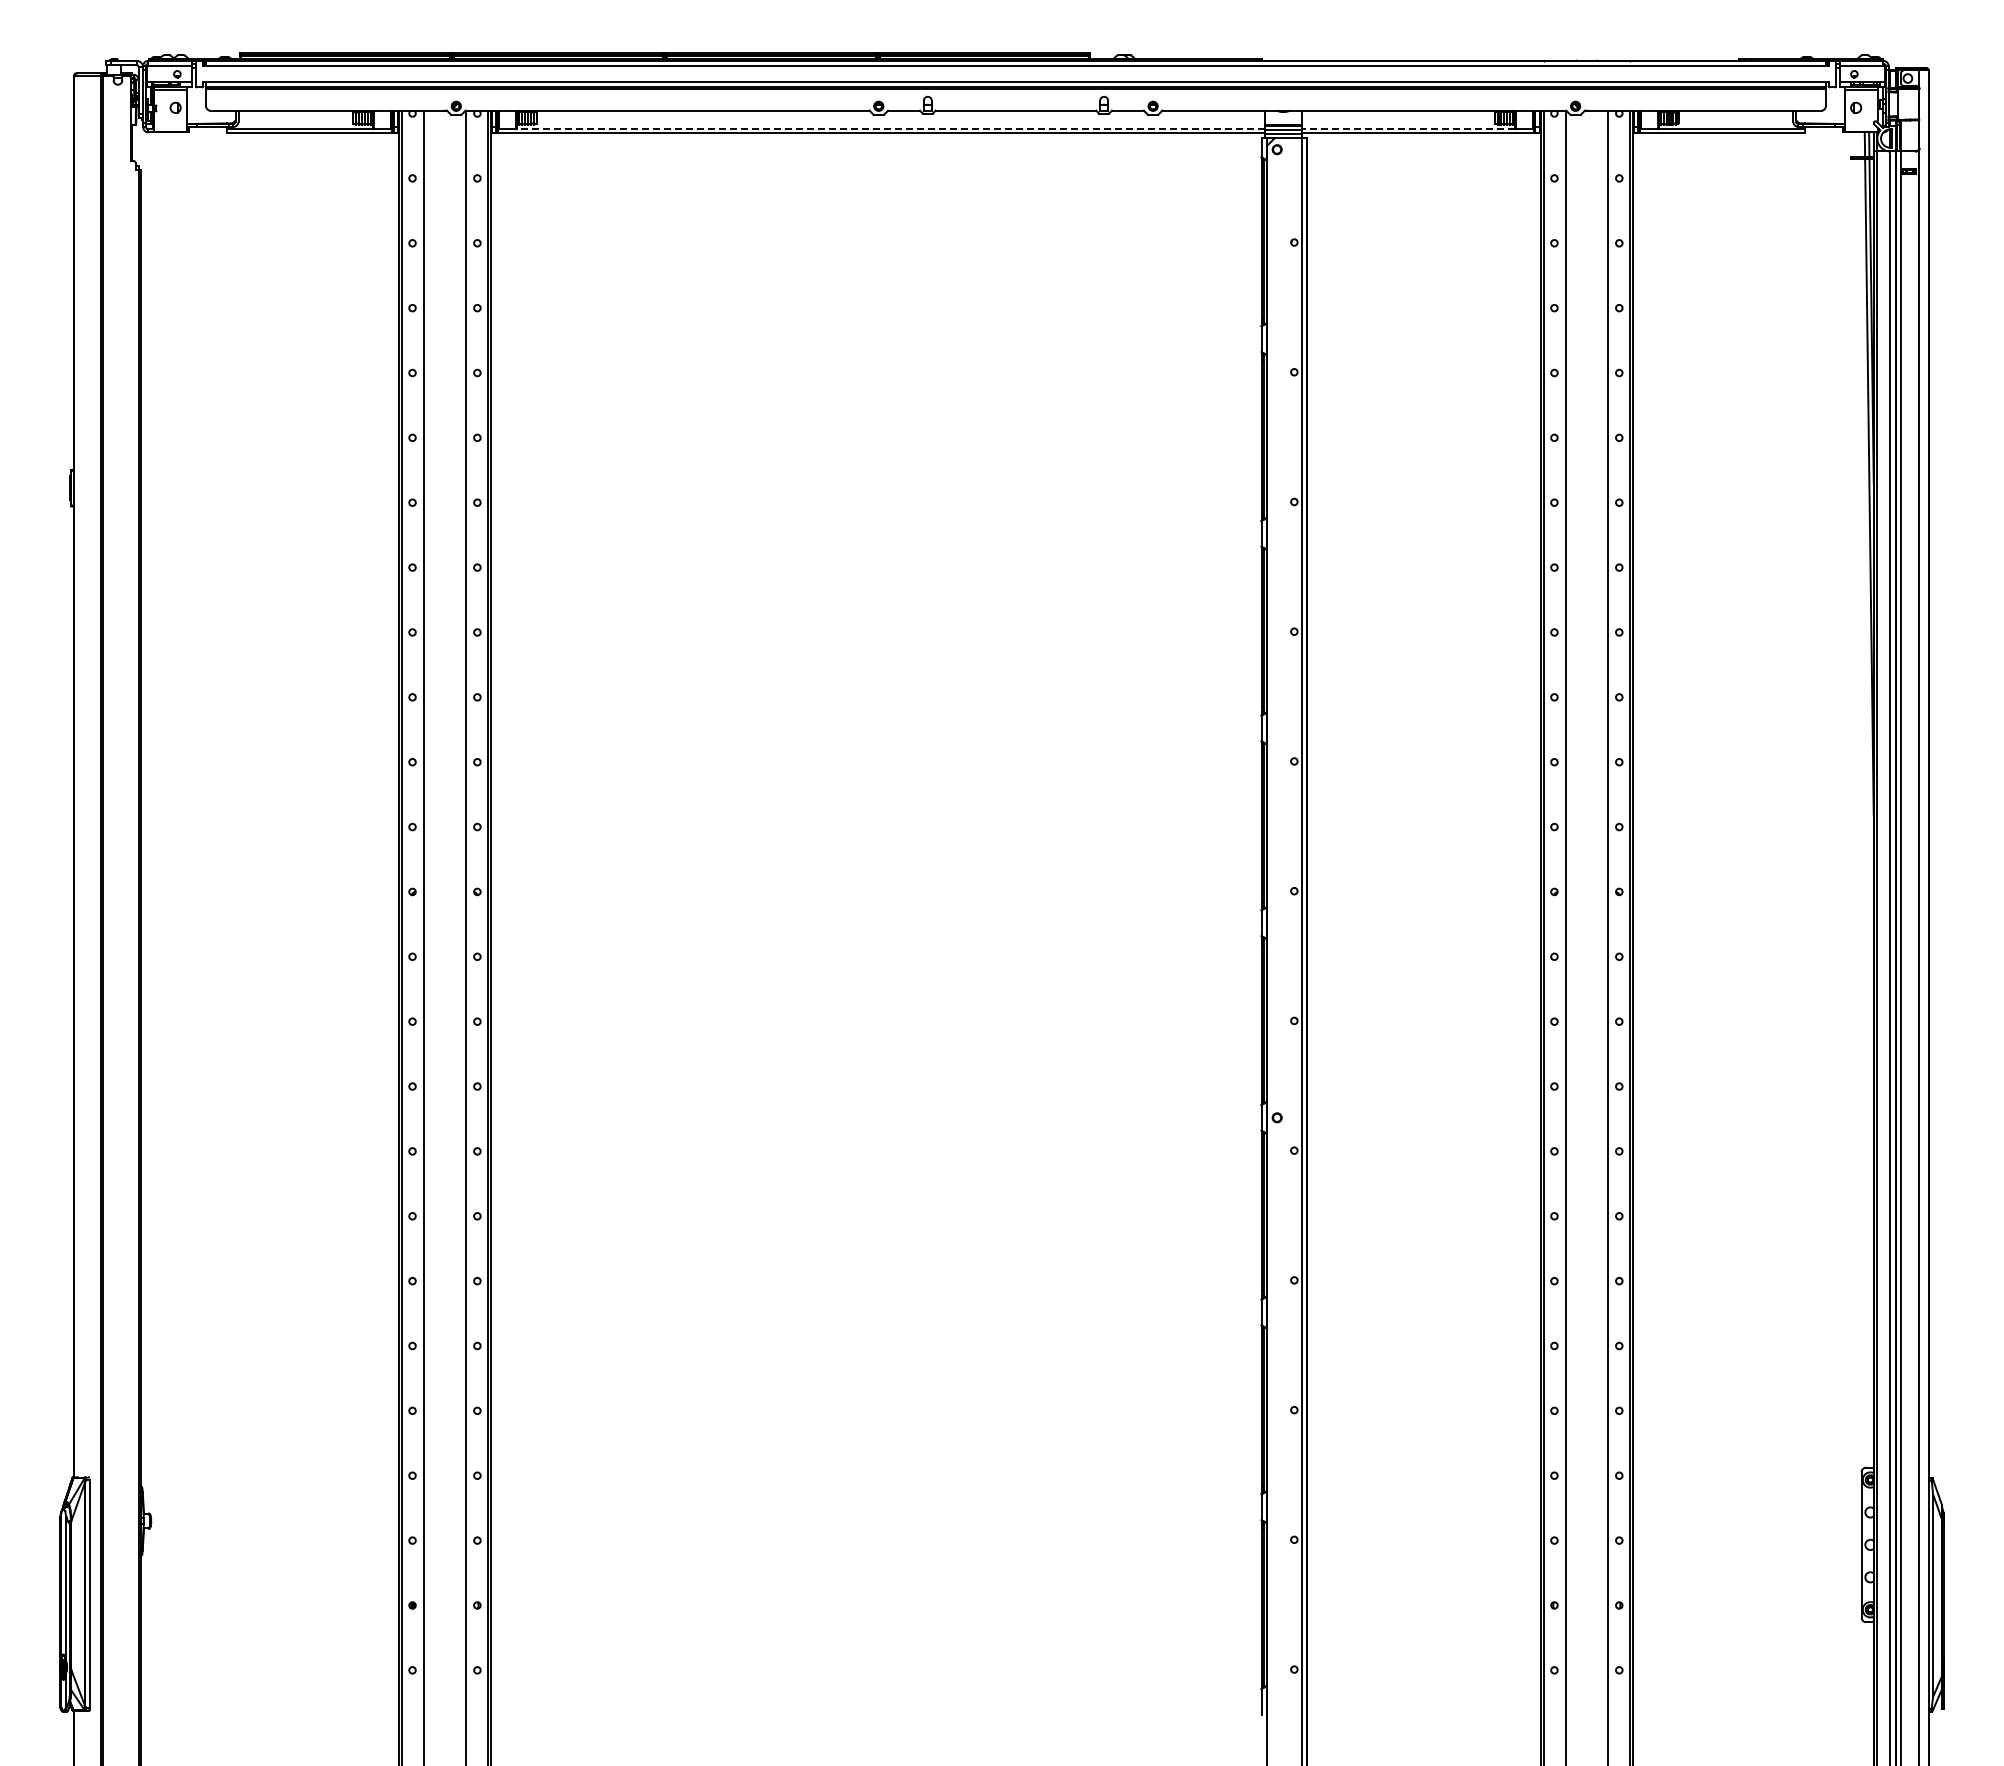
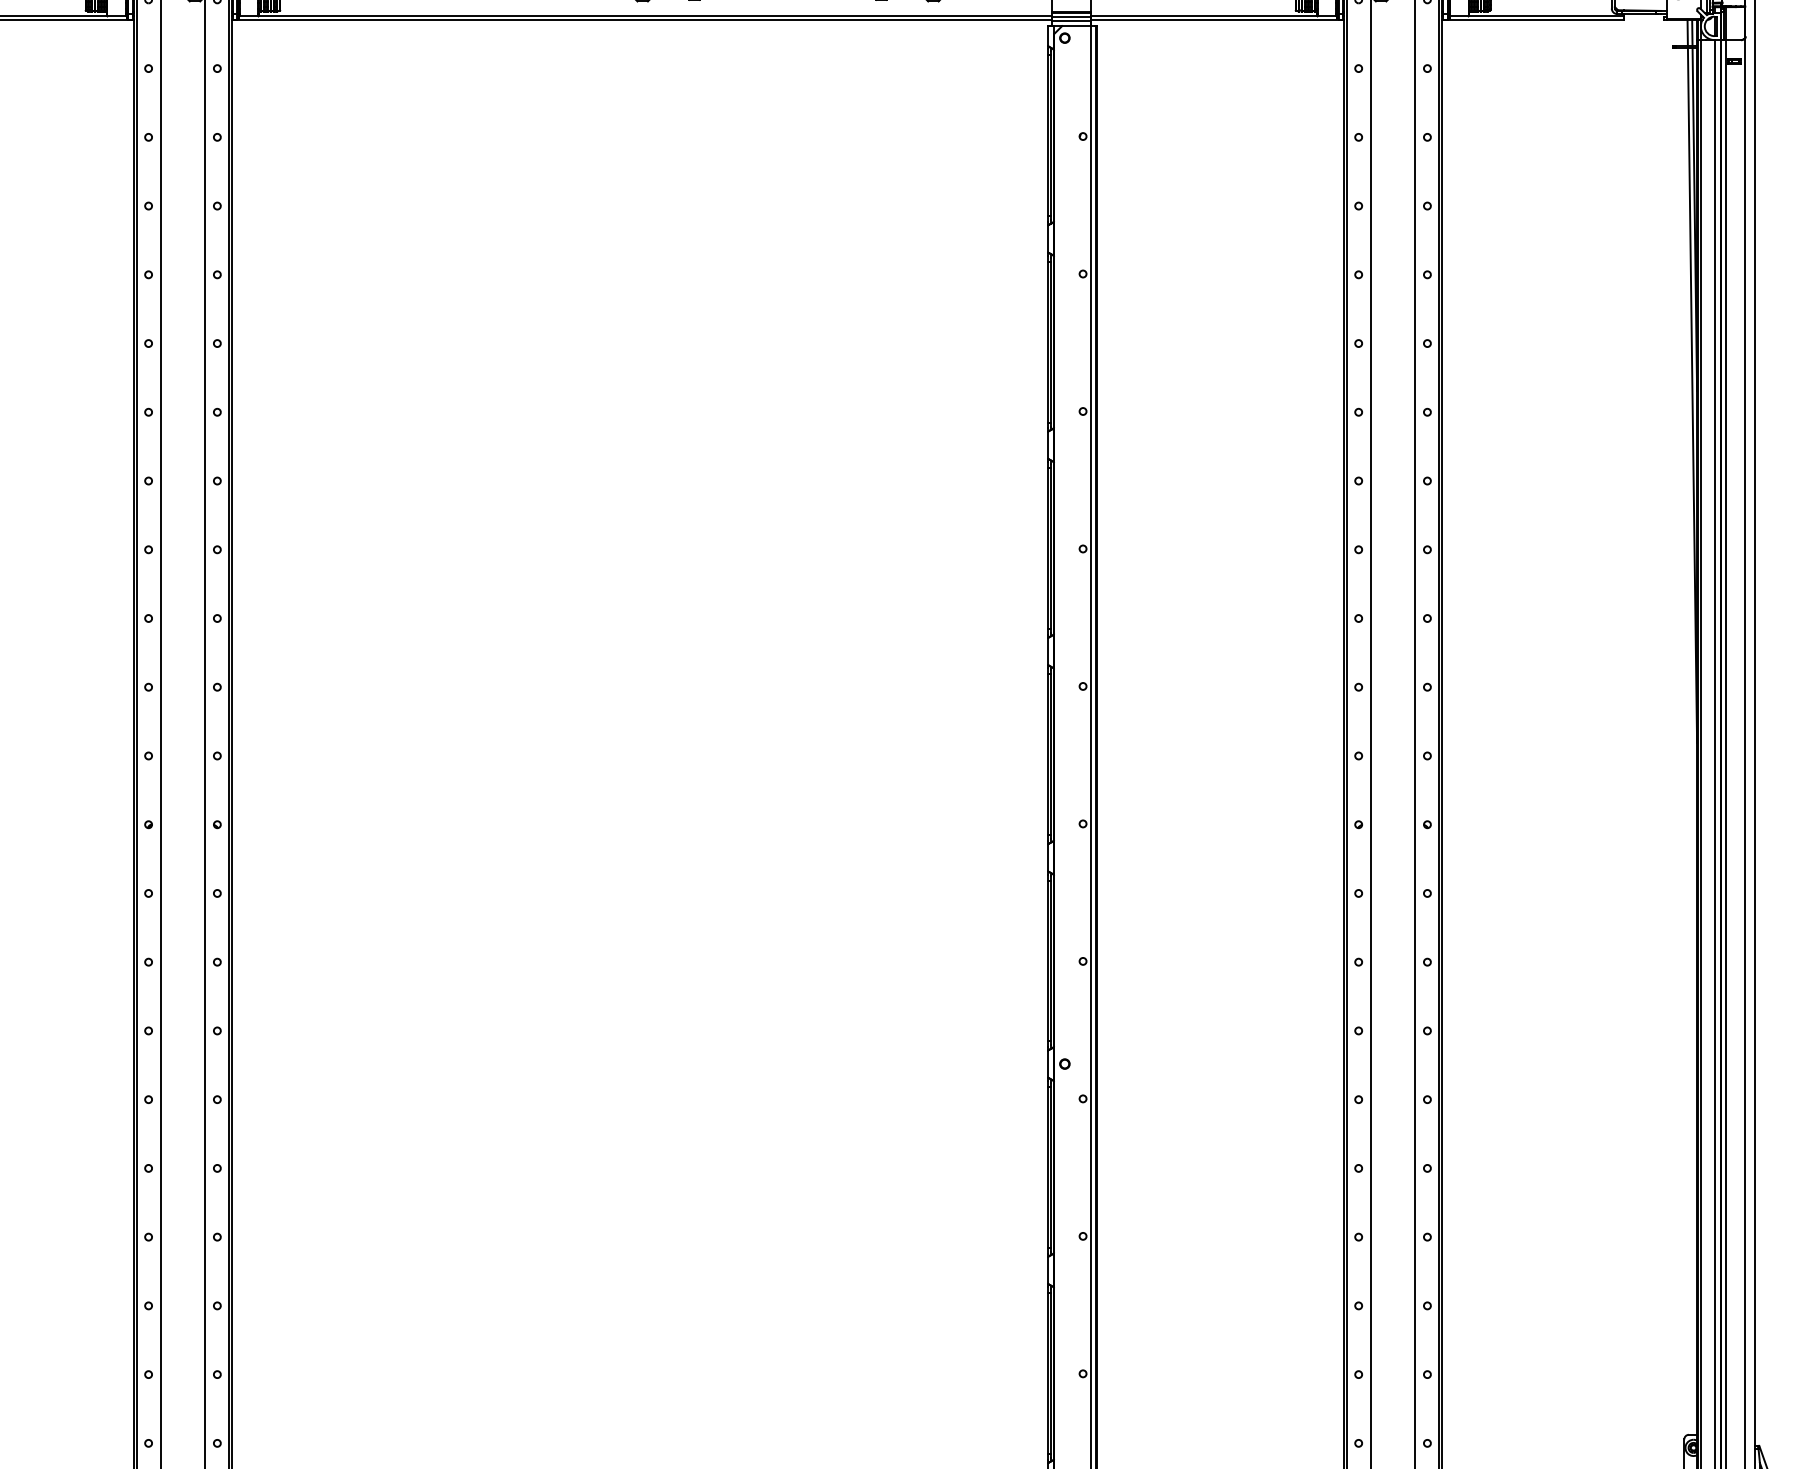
line: (890, 128) -> (655, 15), dashed -> solid
line: (1408, 128) -> (1204, 15), dashed -> solid

